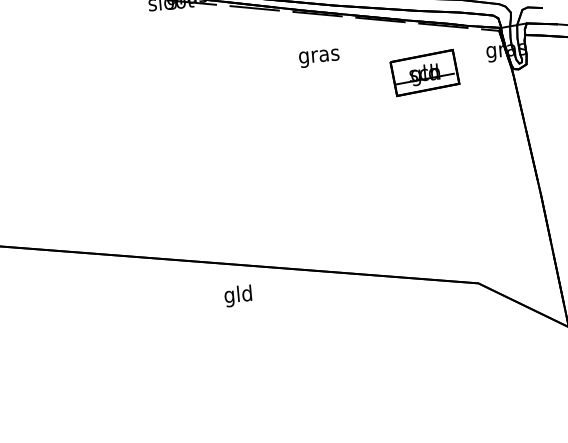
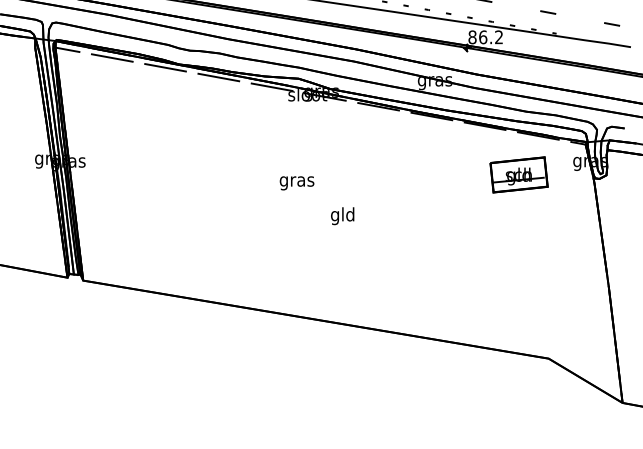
text: (318, 58) -> (296, 183), moved
text: (238, 296) -> (342, 216), moved

